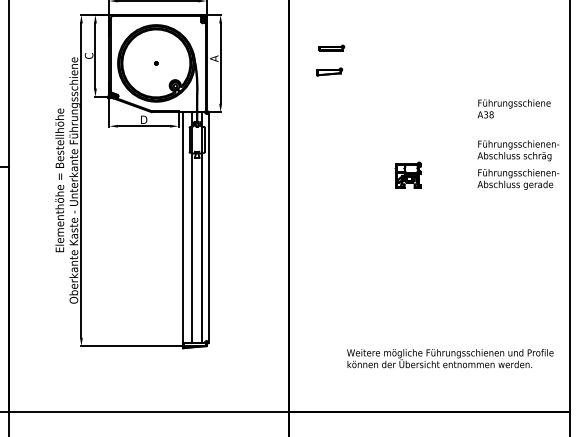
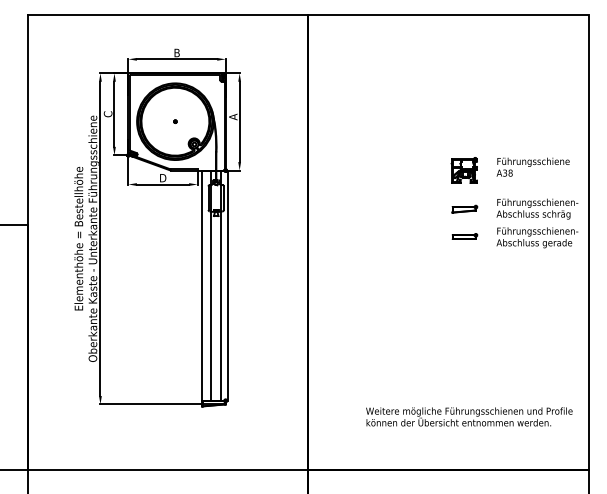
part: (331, 48) -> (464, 236), moved
part: (329, 71) -> (464, 208), moved
part: (407, 175) -> (463, 170), moved

